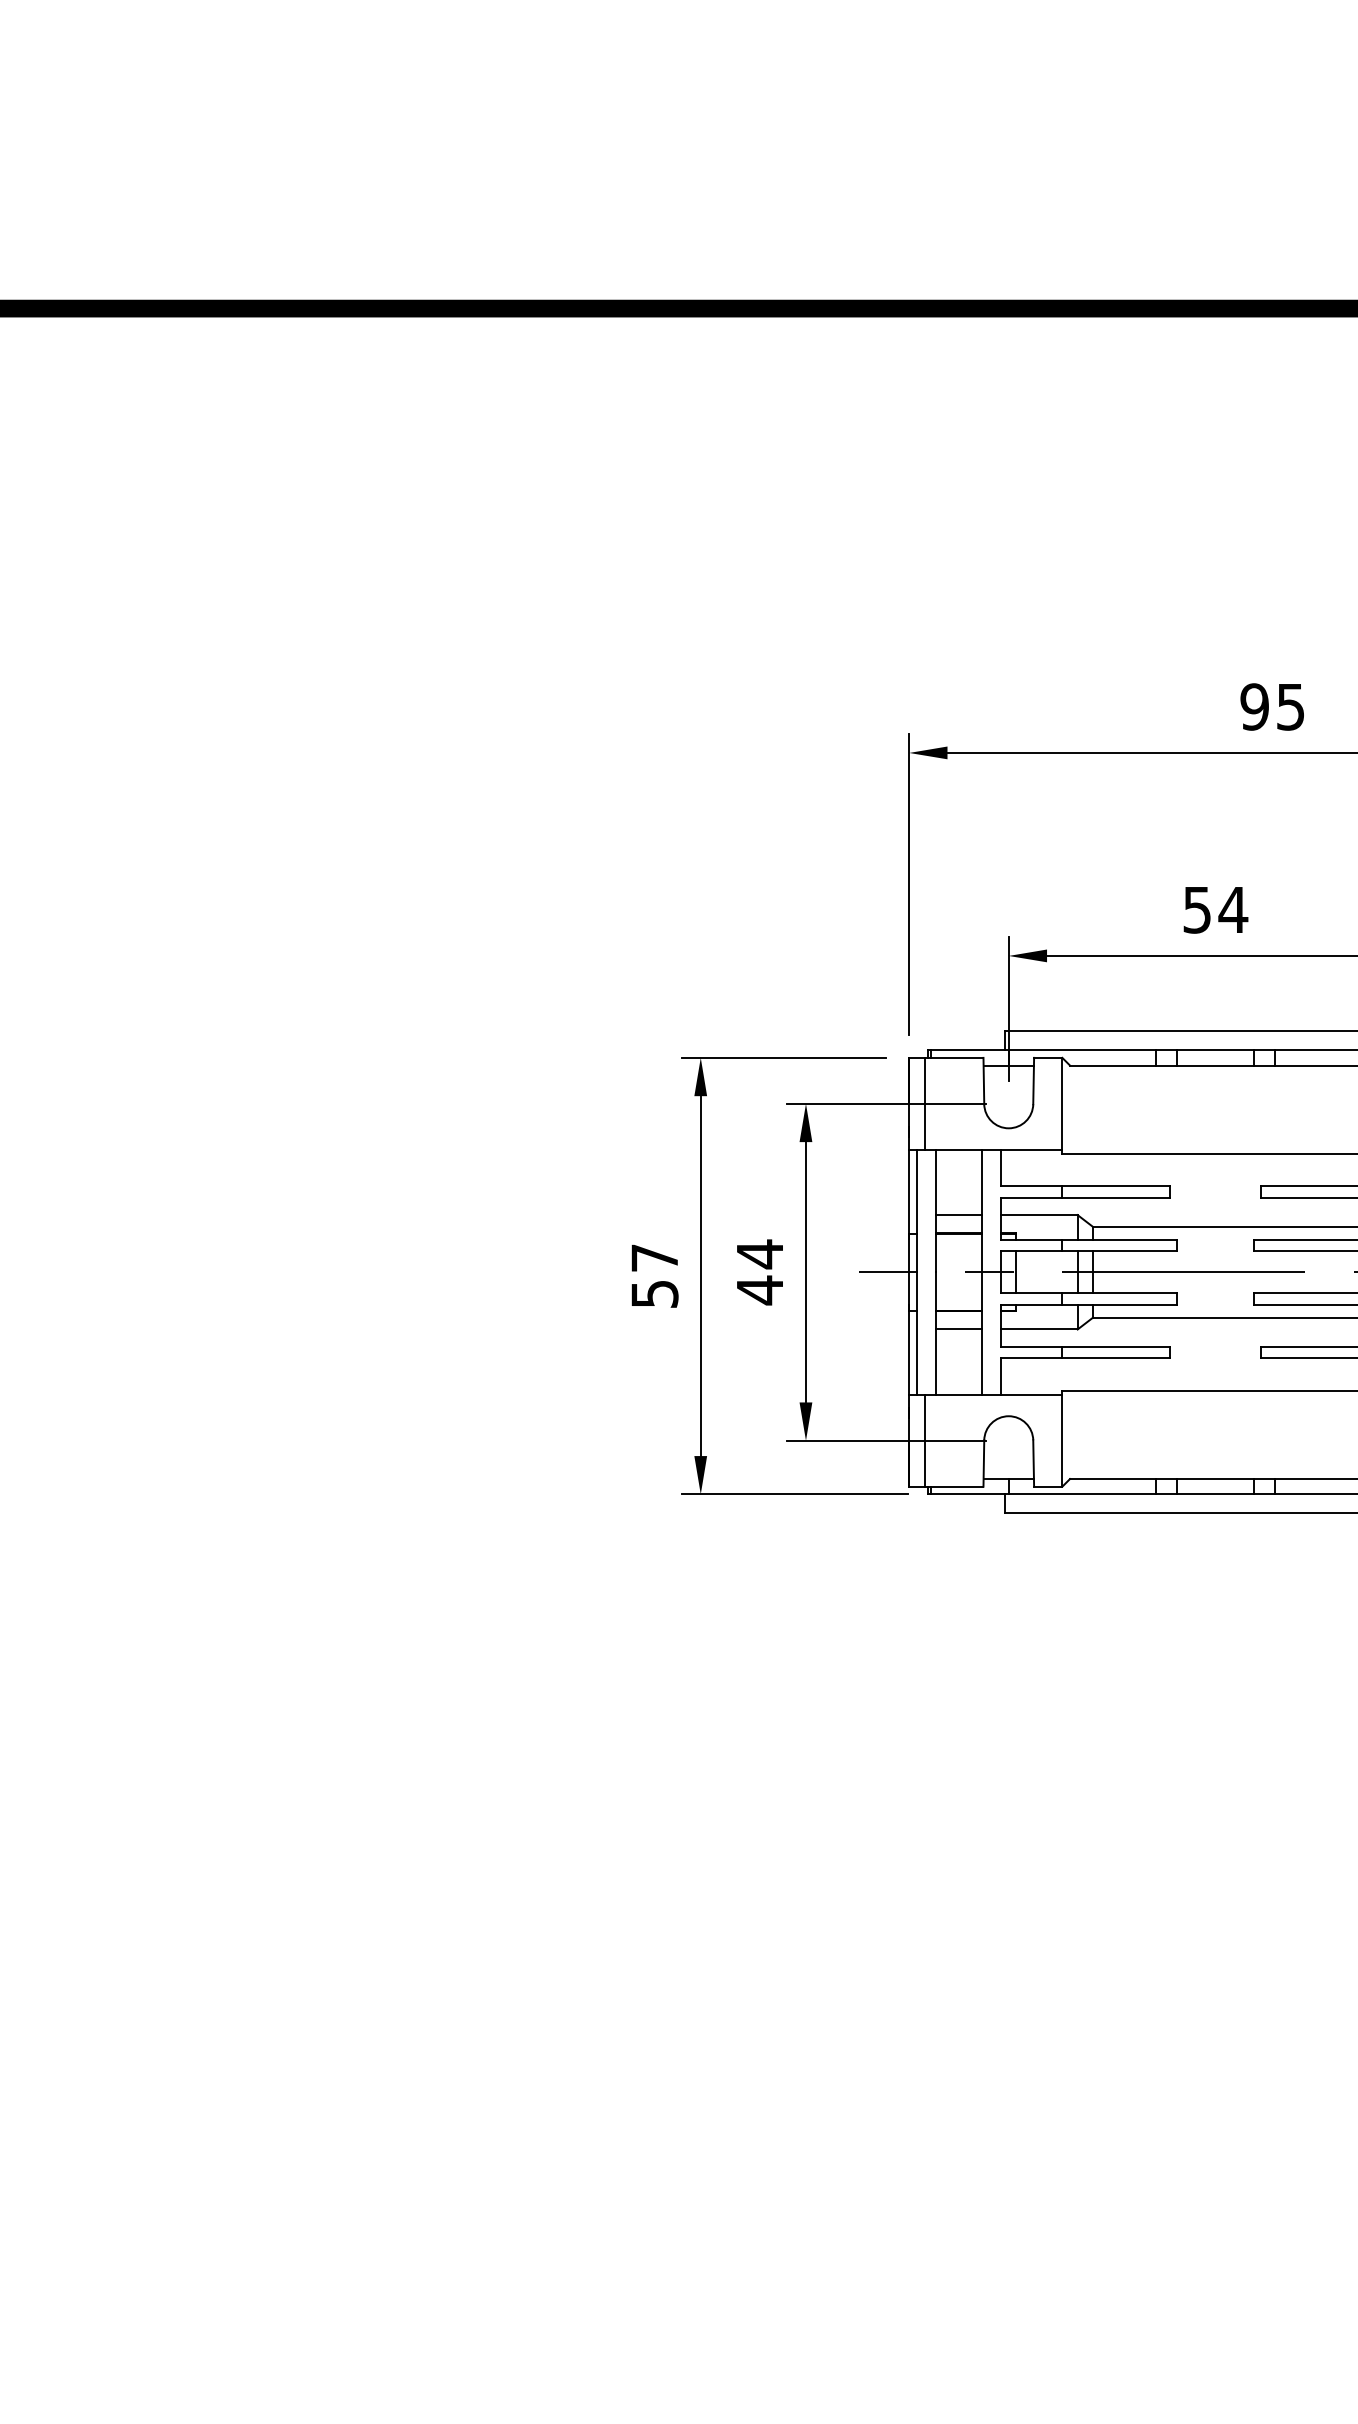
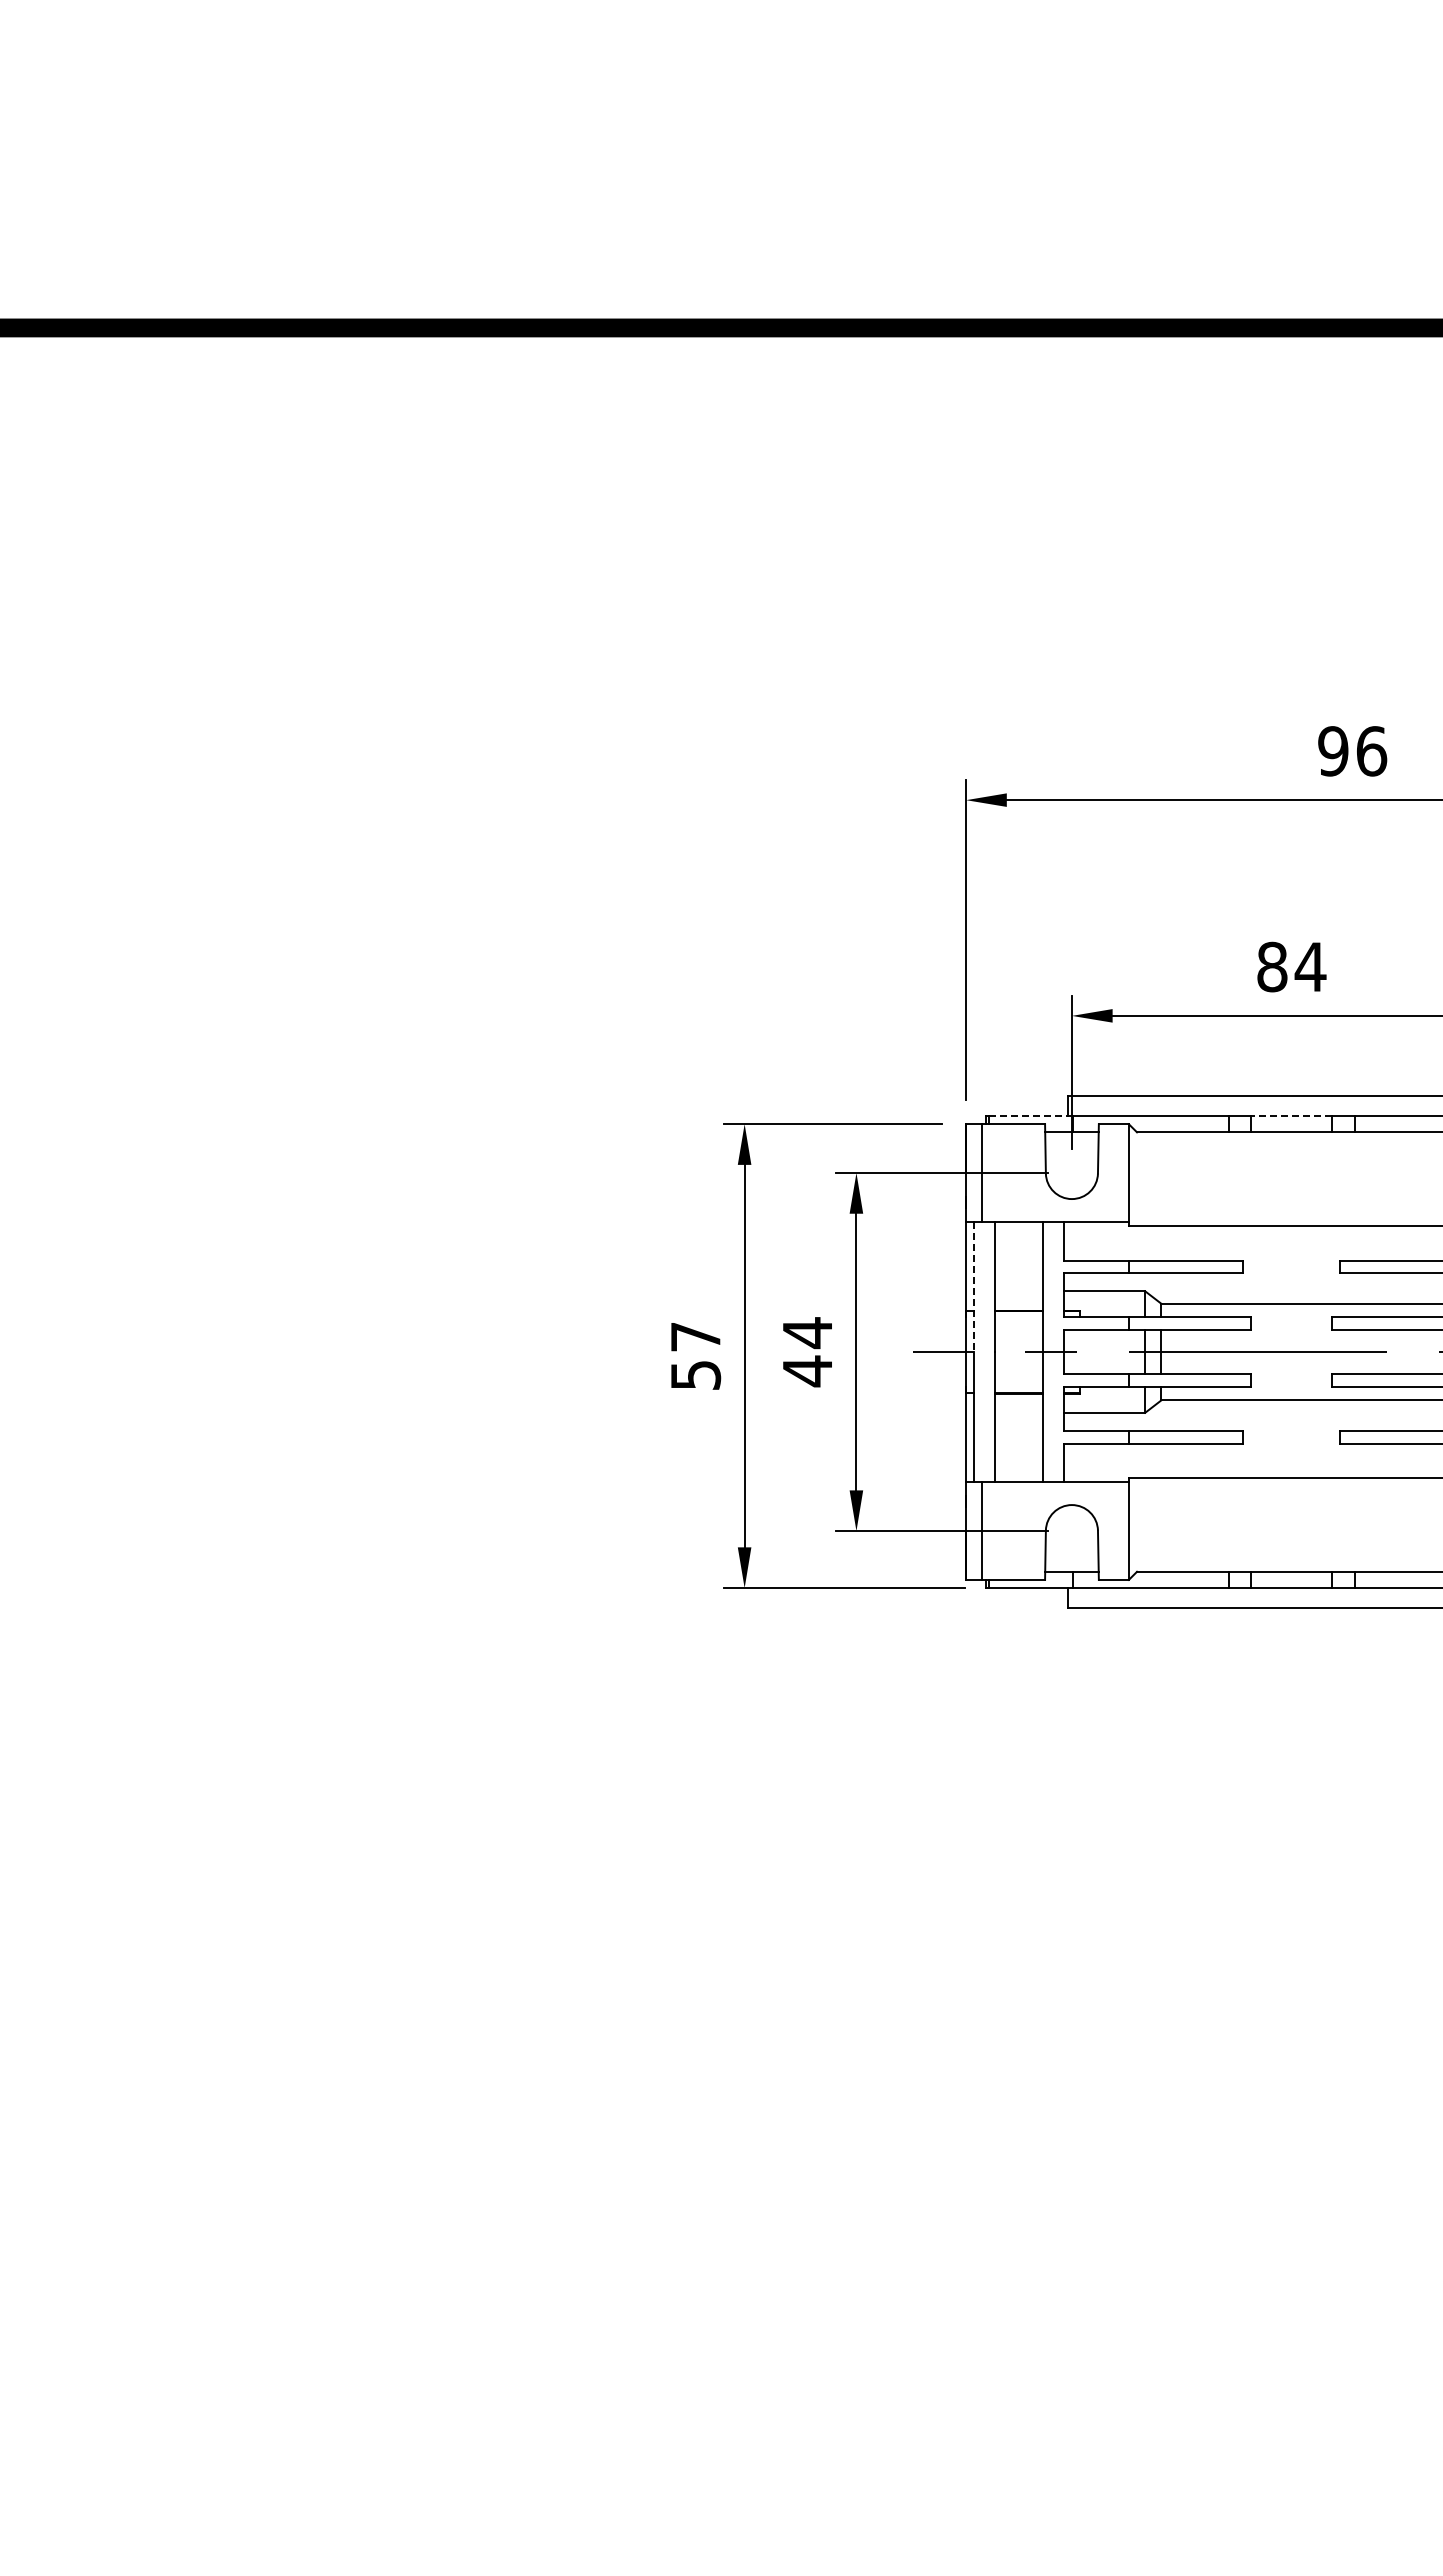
text: (1291, 707) -> (1372, 751), 95 -> 96
text: (1197, 909) -> (1272, 966), 54 -> 84
line: (969, 1050) -> (1030, 1116), solid -> dashed
line: (1215, 1050) -> (1291, 1116), solid -> dashed
line: (917, 1211) -> (974, 1287), solid -> dashed
line: (958, 1215) -> (1018, 1291), removed
line: (1016, 1271) -> (1080, 1351), removed
line: (958, 1329) -> (1018, 1412), removed

